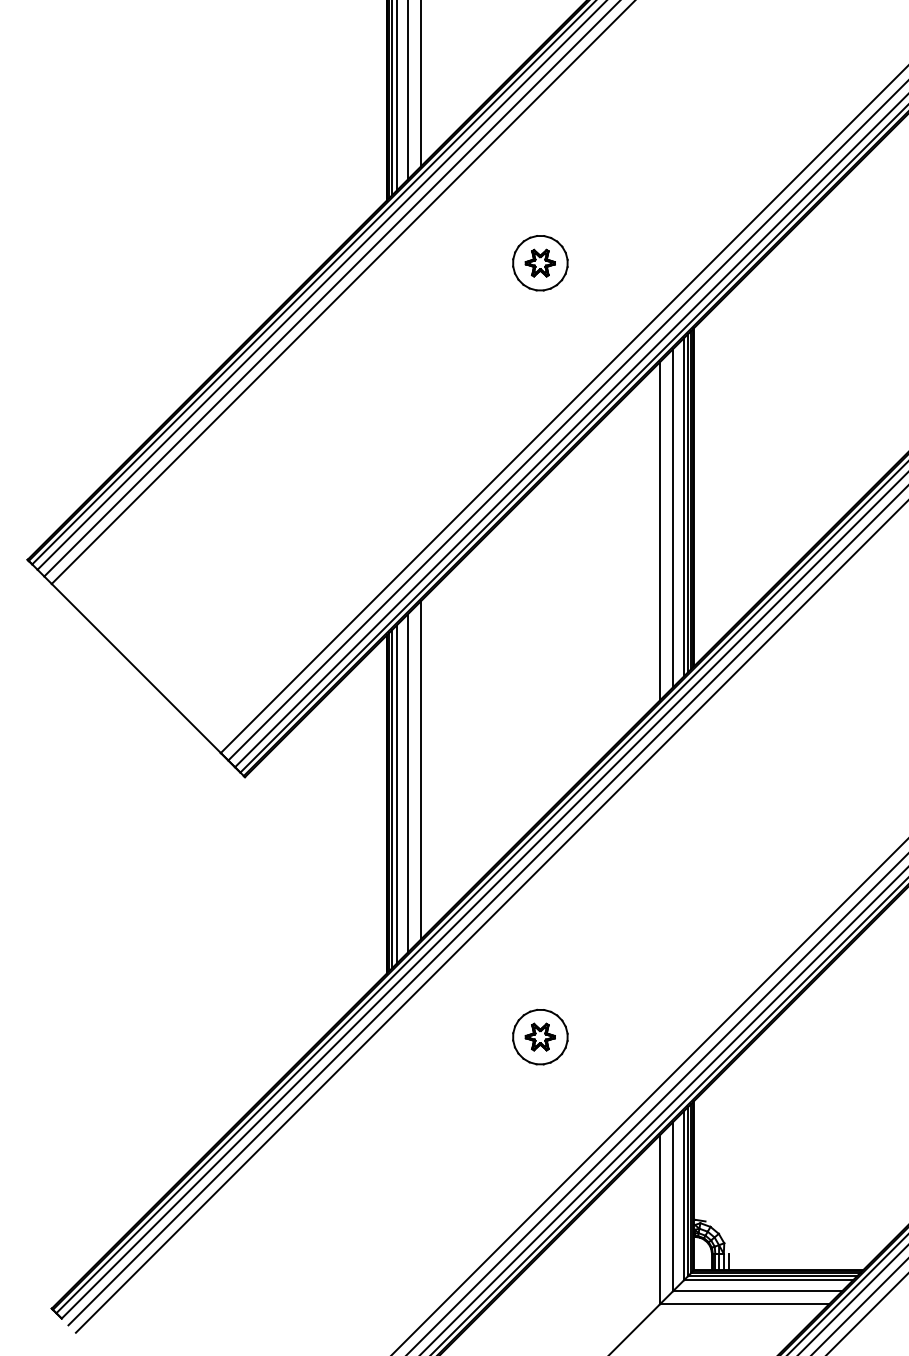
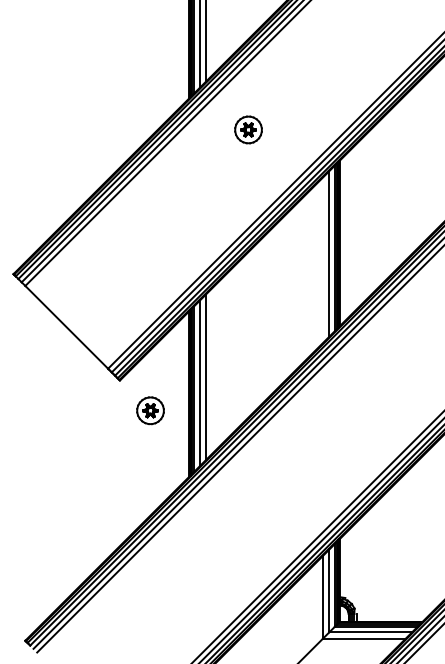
part: (540, 262) -> (248, 129), moved
line: (660, 531) -> (323, 260), removed
part: (540, 1036) -> (150, 410), moved

